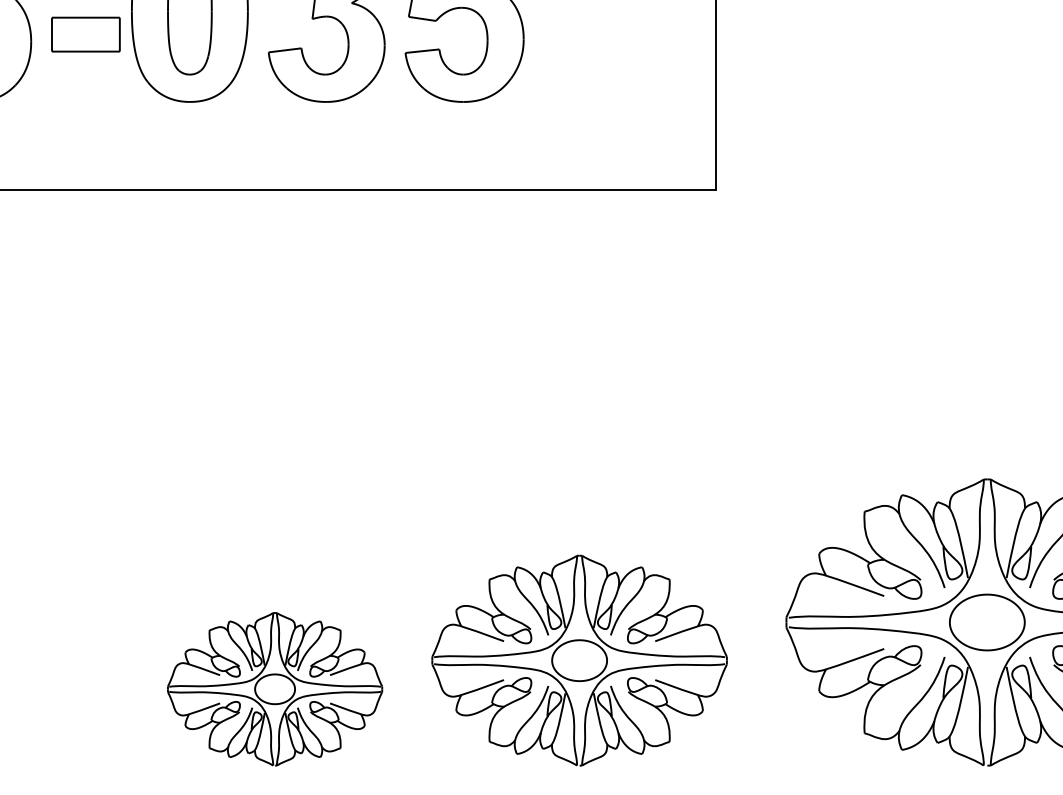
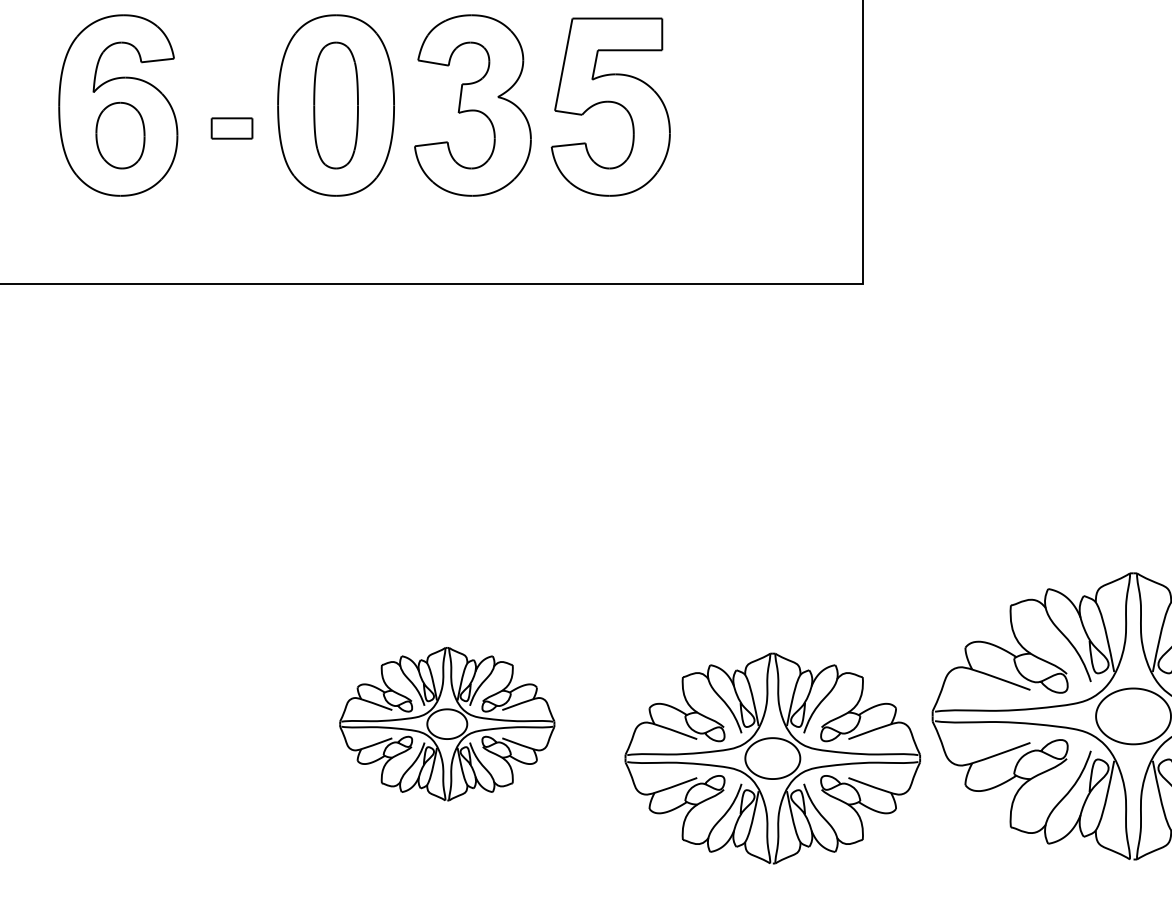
part: (85, 34) -> (231, 128), size x0.6
part: (579, 660) -> (772, 758), moved
part: (275, 689) -> (447, 724), moved

